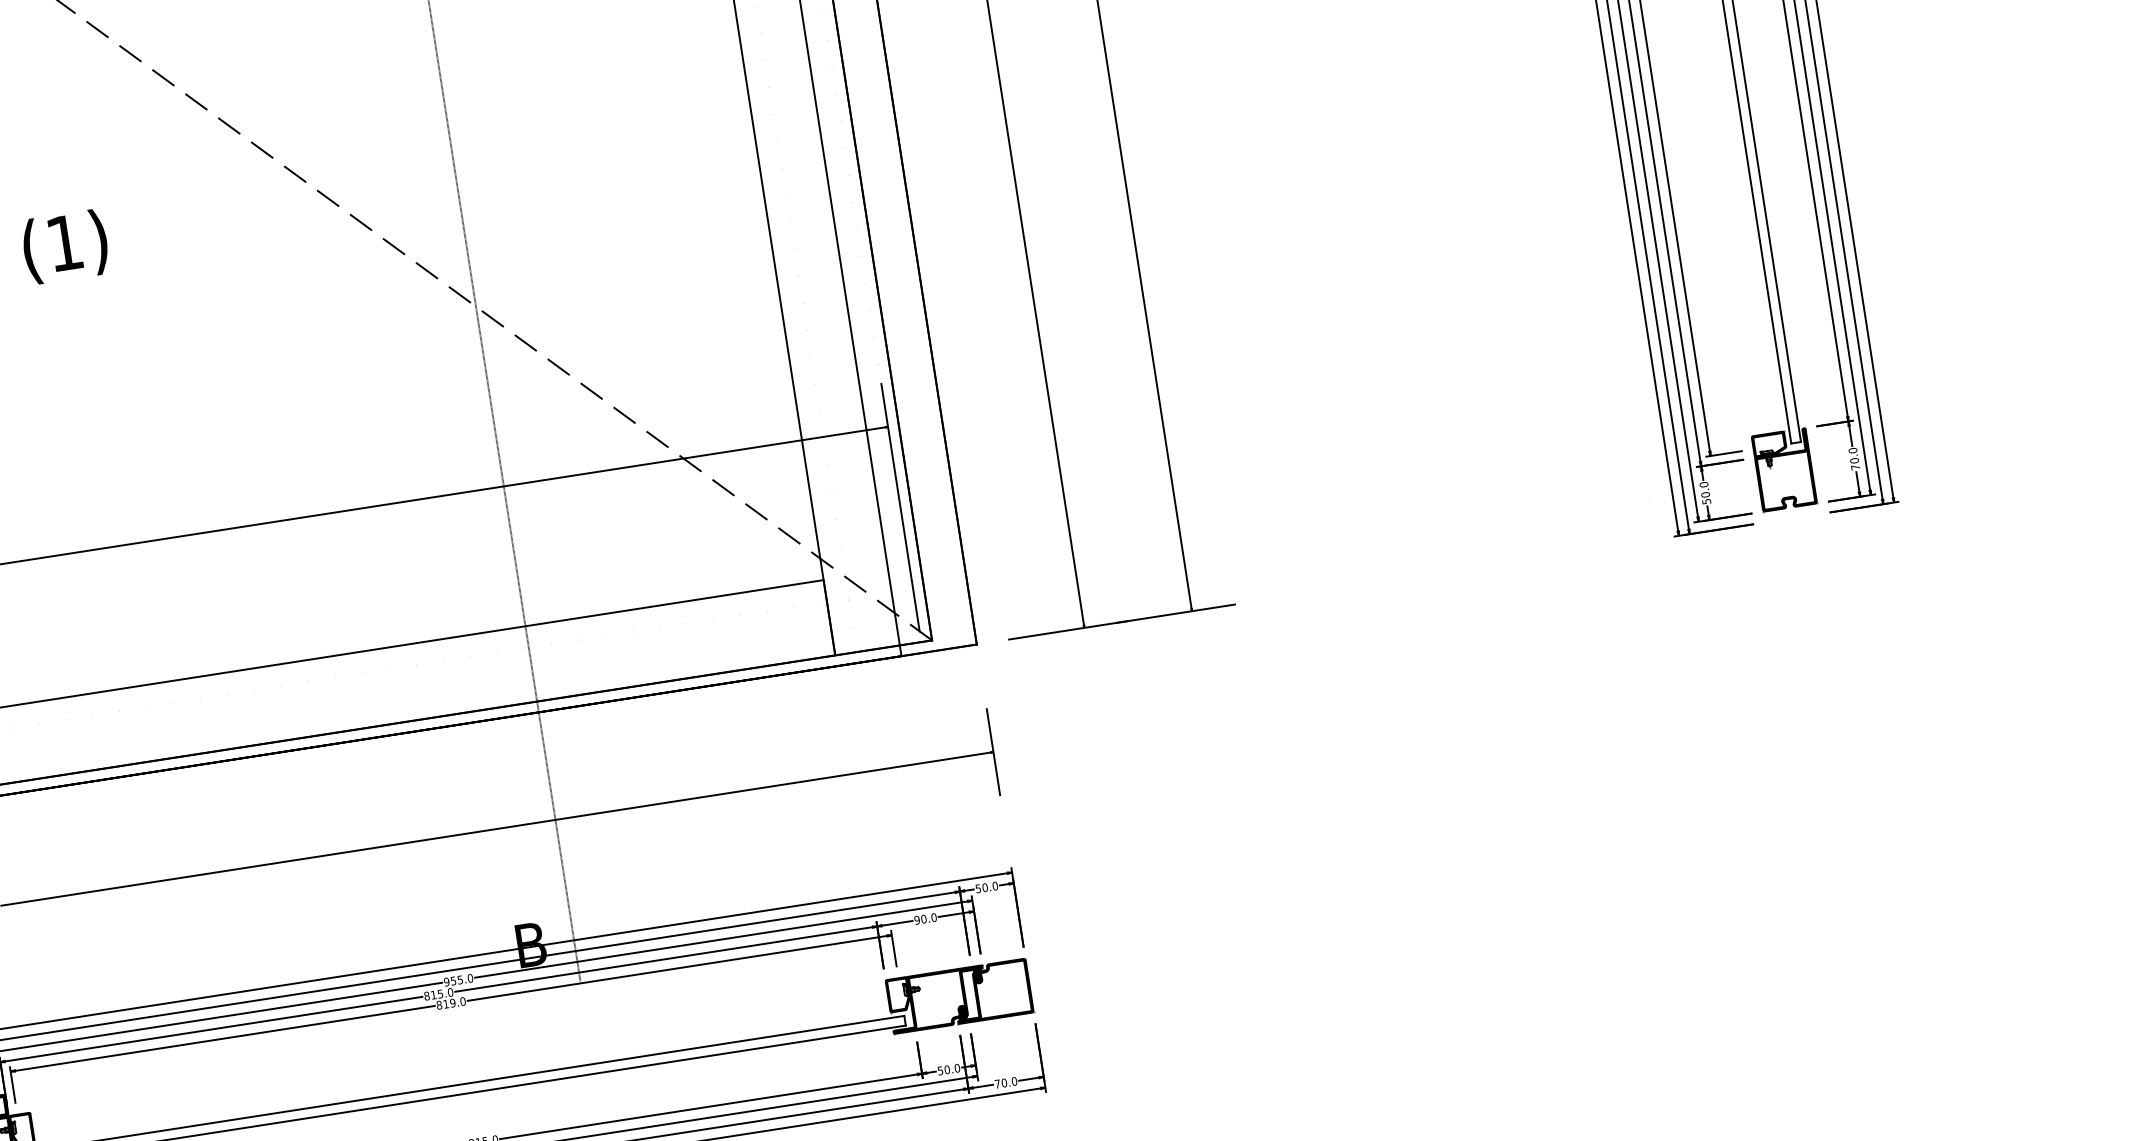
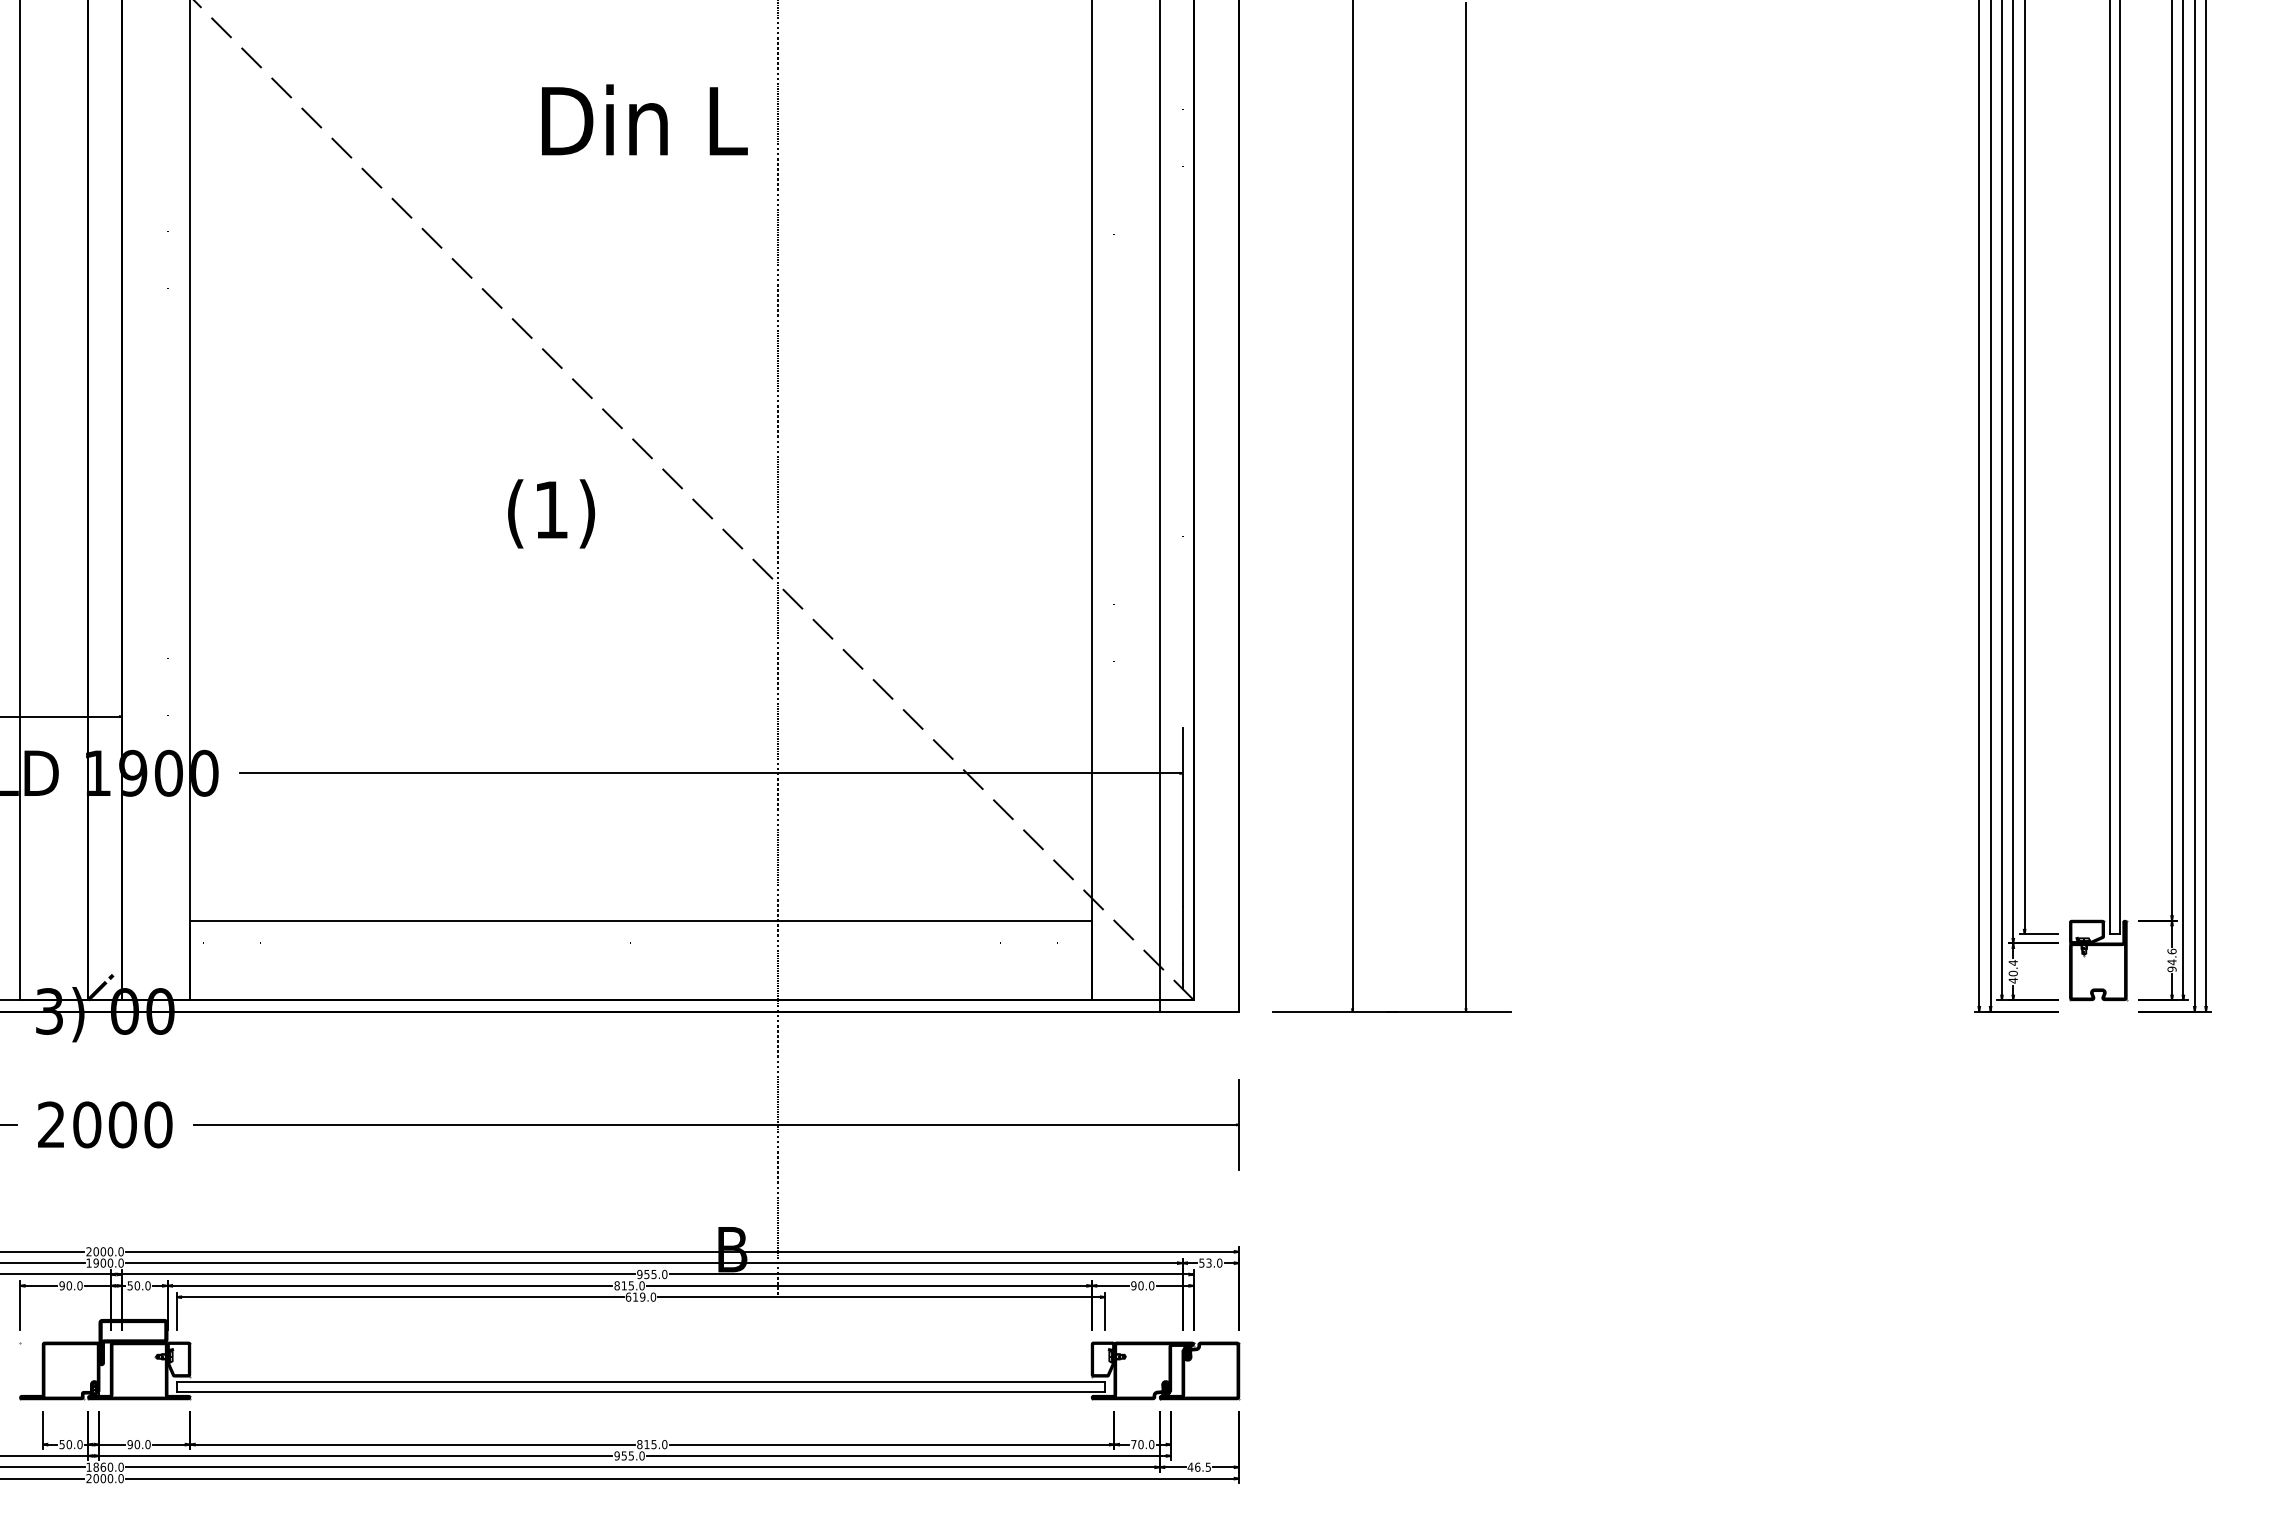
text: (65, 246) -> (551, 513), moved
text: (1853, 459) -> (2171, 960), 70.0 -> 94.6
text: (1704, 493) -> (2012, 971), 50.0 -> 40.4
text: (984, 887) -> (1208, 1262), 50.0 -> 53.0
text: (439, 1004) -> (628, 1296), 819.0 -> 619.0
text: (940, 1070) -> (1133, 1444), 50.0 -> 70.0
text: (1005, 1082) -> (1199, 1466), 70.0 -> 46.5

